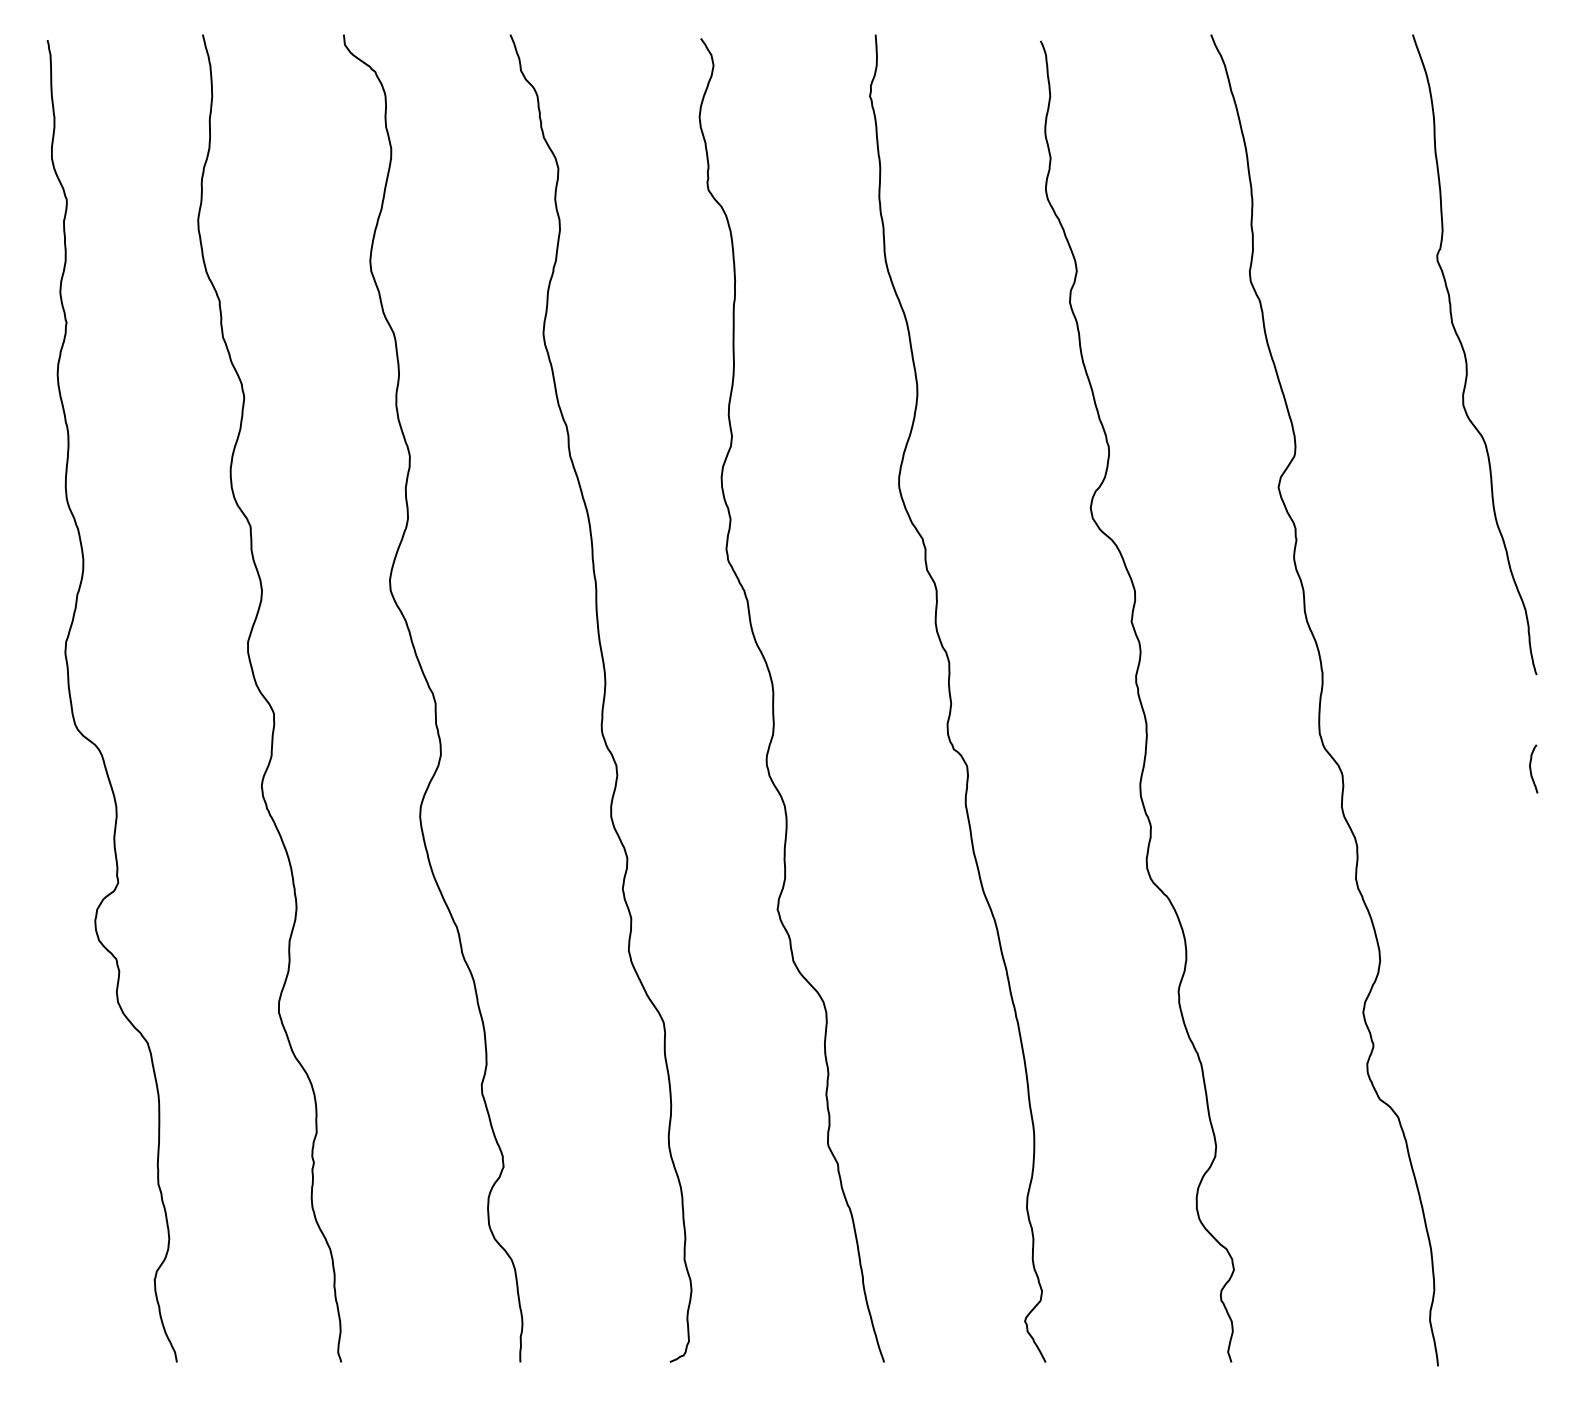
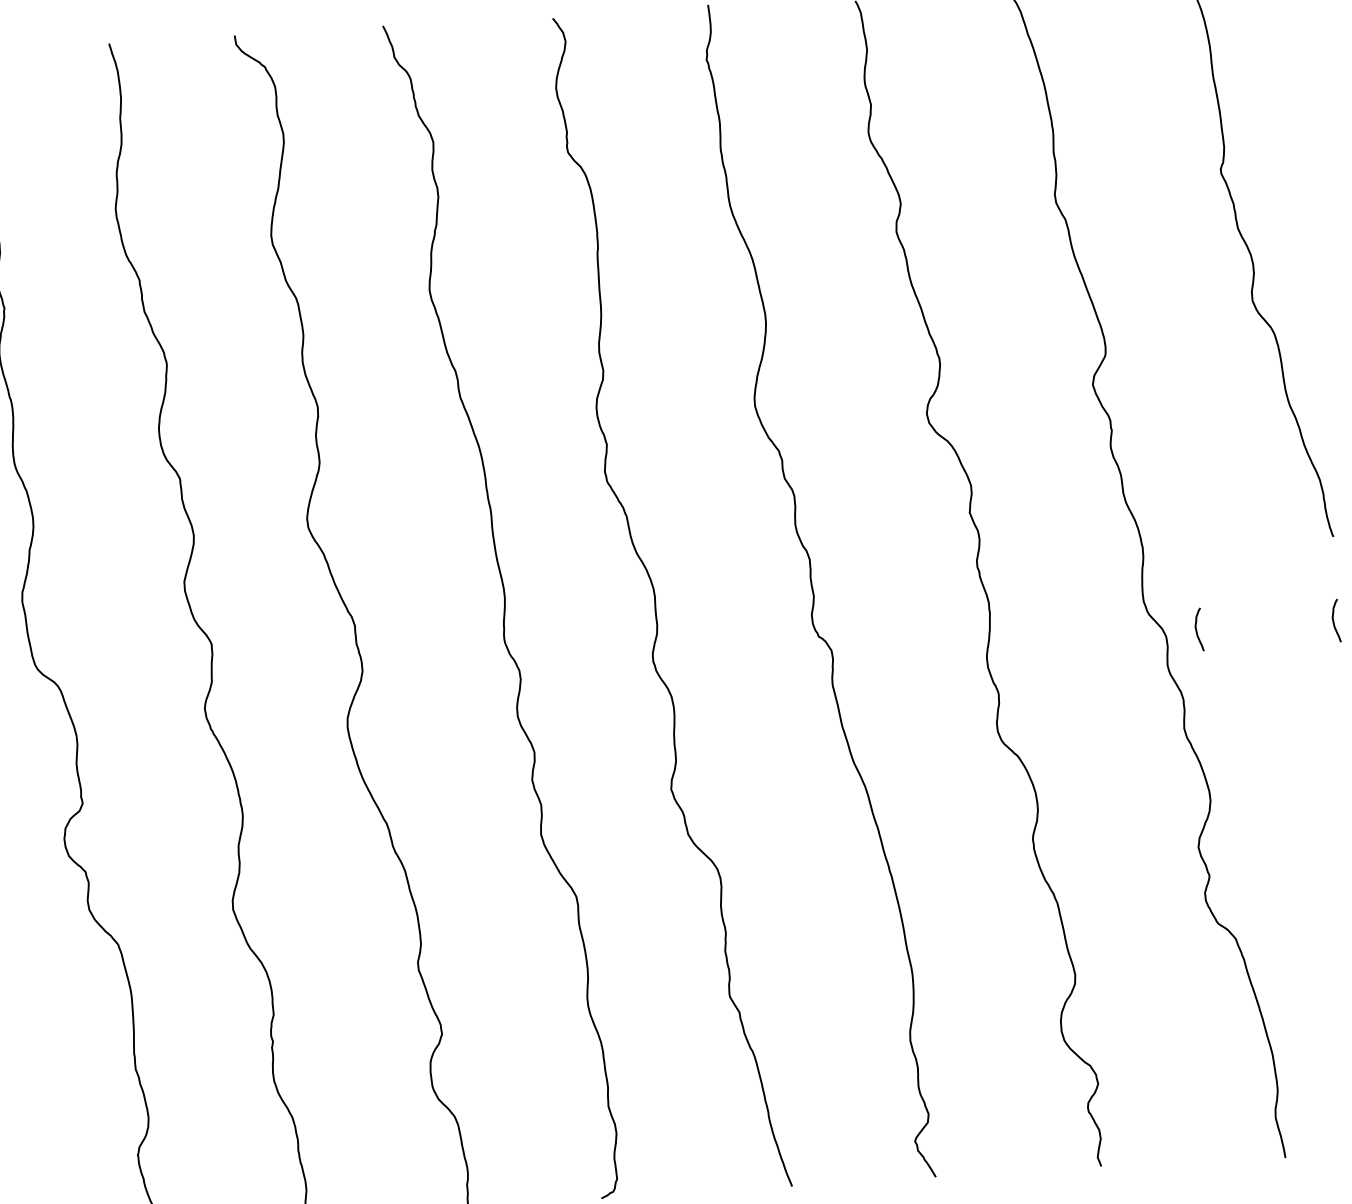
curve: (1377, 768) -> (1197, 629), added

